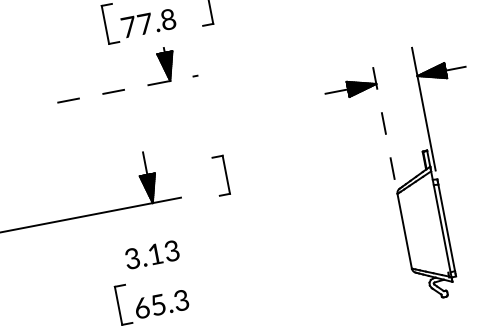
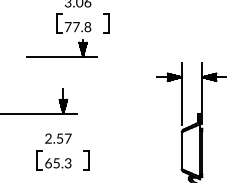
line: (128, 88) -> (62, 56), dashed -> solid
line: (382, 118) -> (181, 94), dashed -> solid
part: (220, 176) -> (86, 160), moved
text: (152, 254) -> (58, 138), 3.13 -> 2.57

